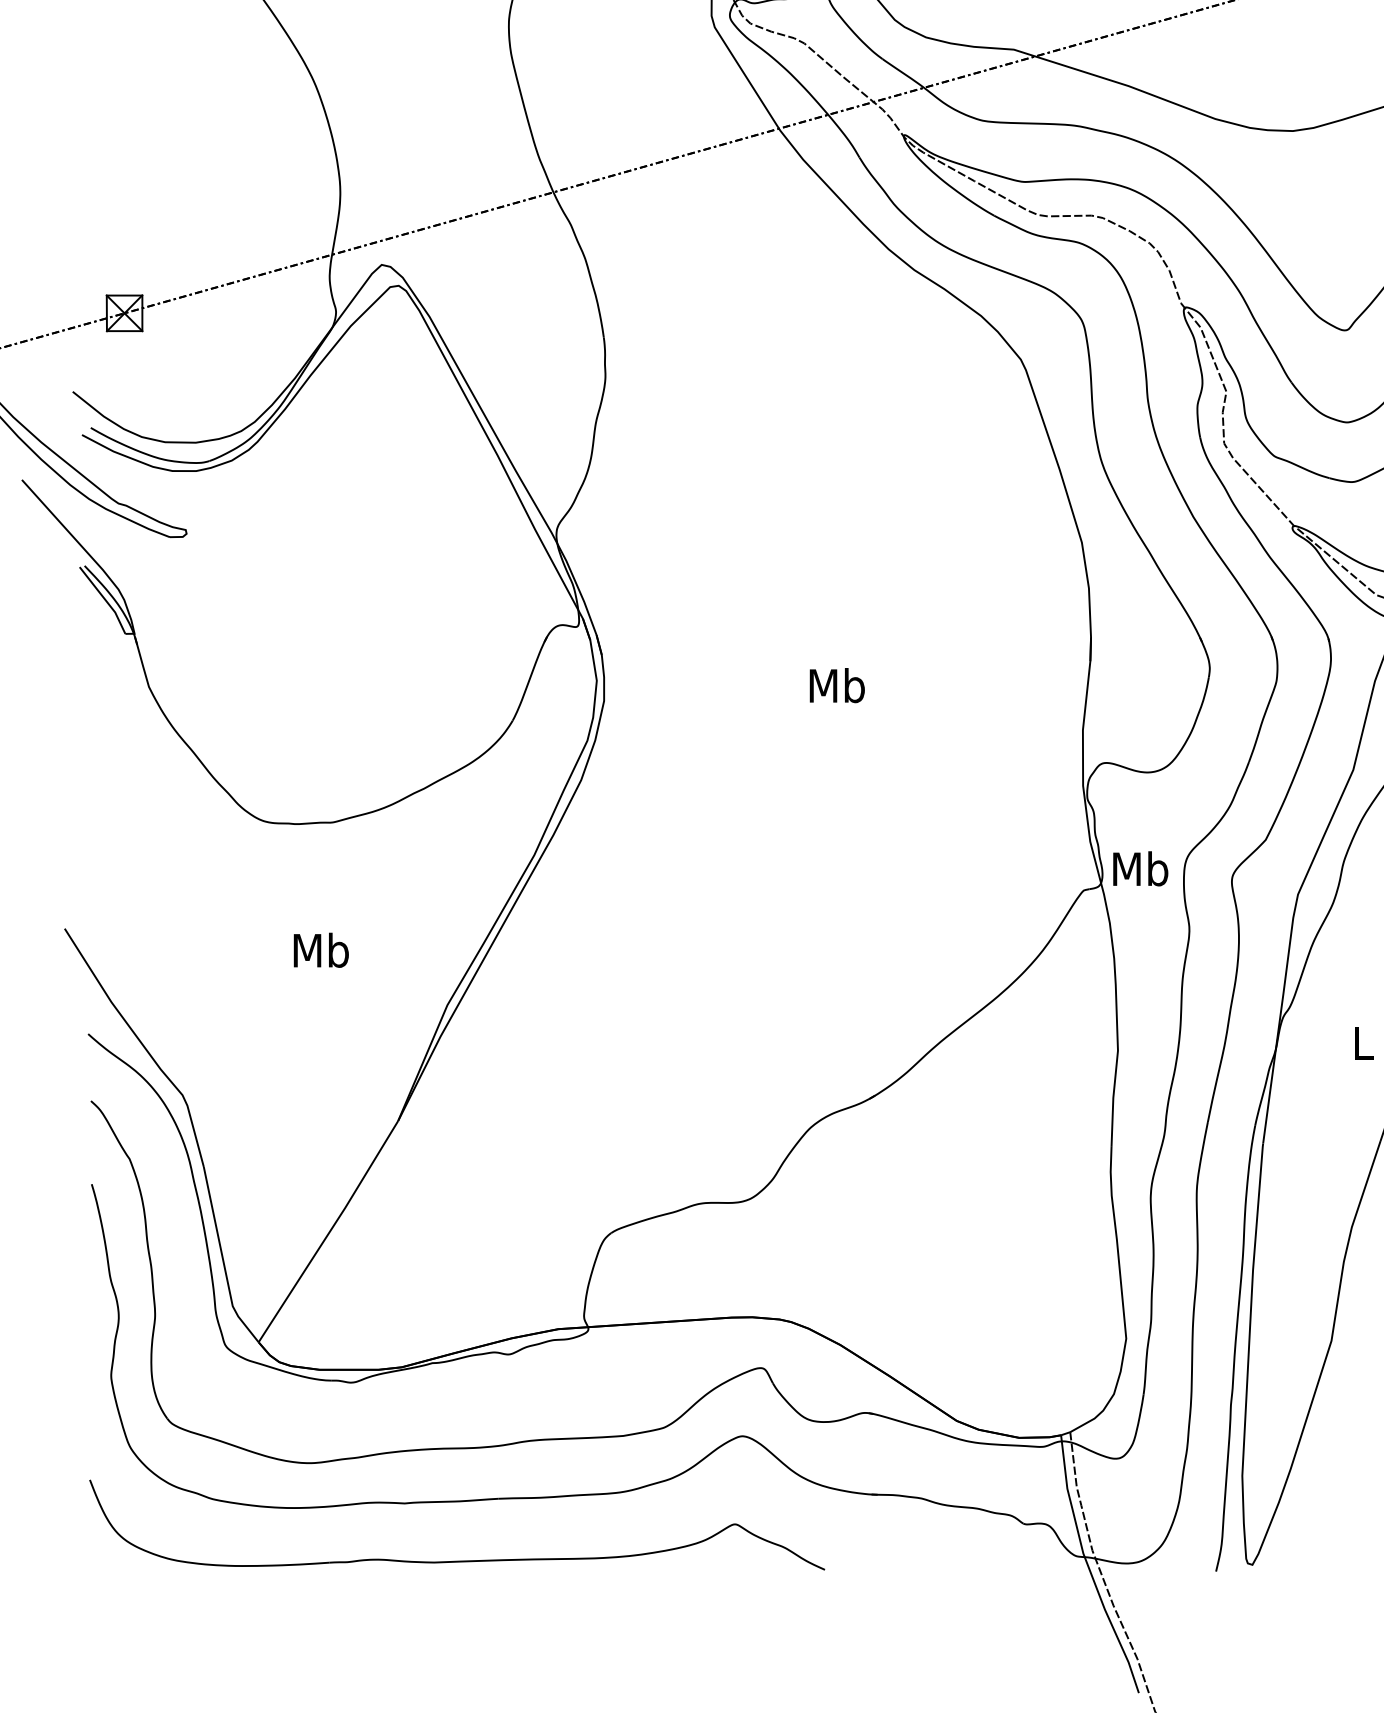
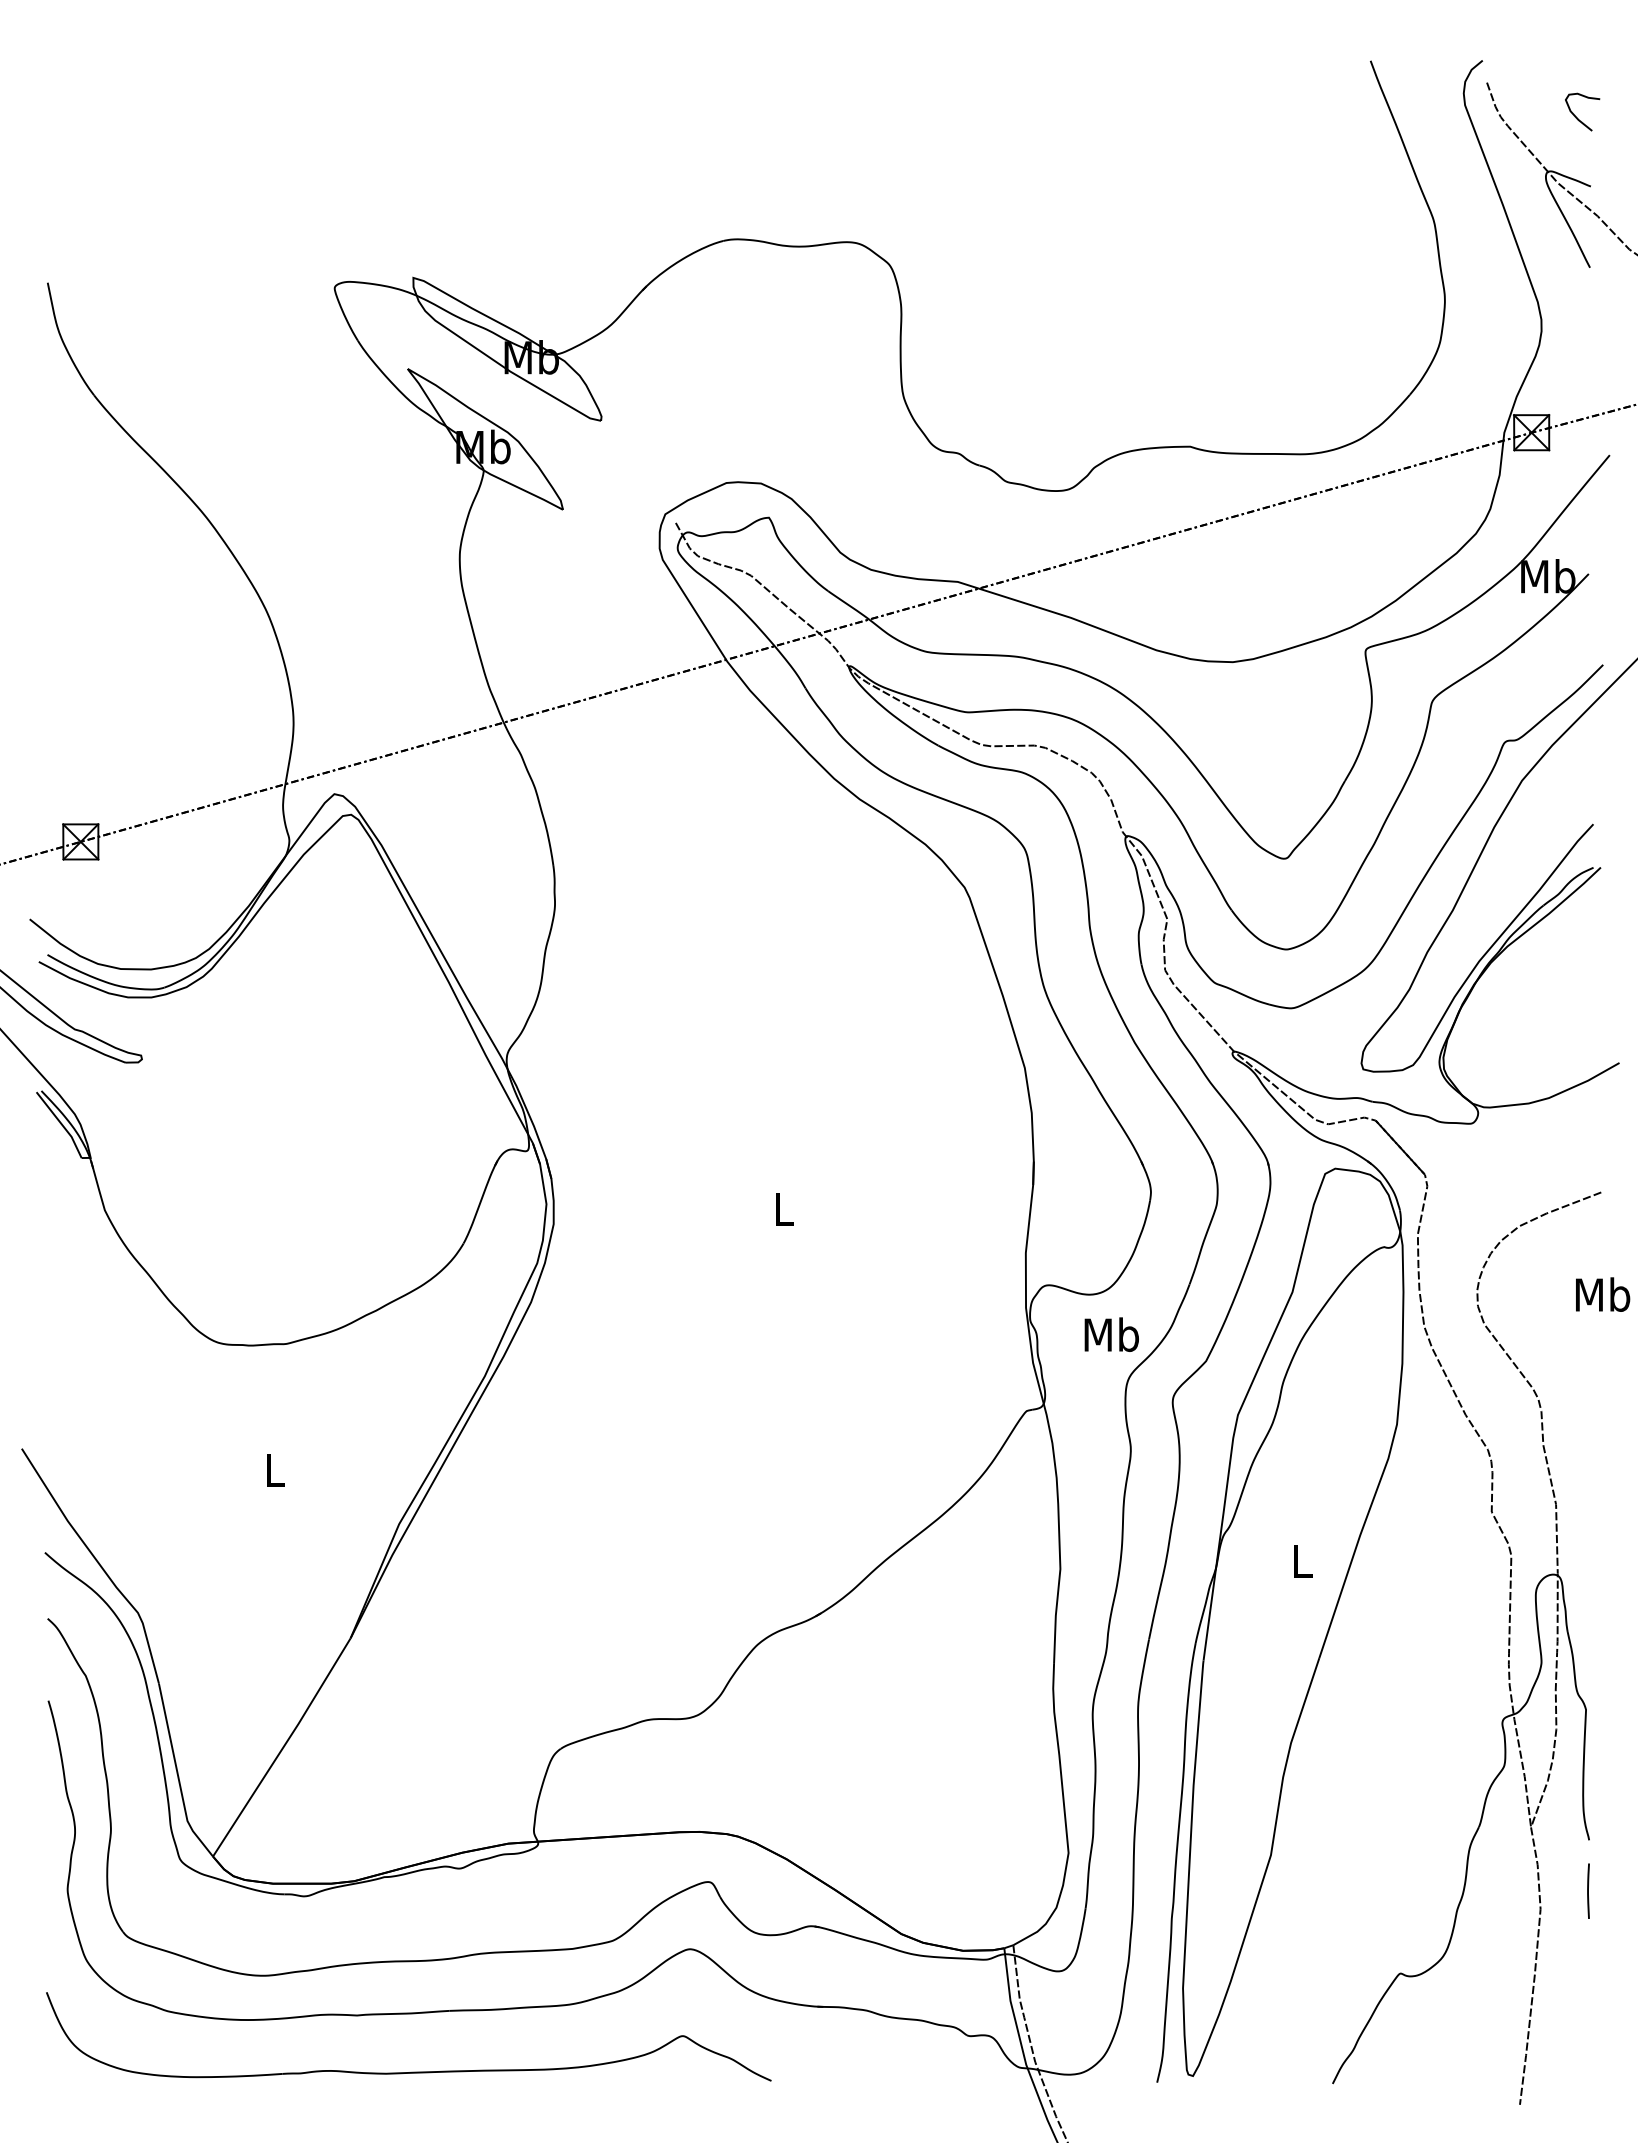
text: (837, 685) -> (783, 1208), Mb -> L
text: (1140, 868) -> (1111, 1334), moved
text: (320, 949) -> (274, 1469), Mb -> L

